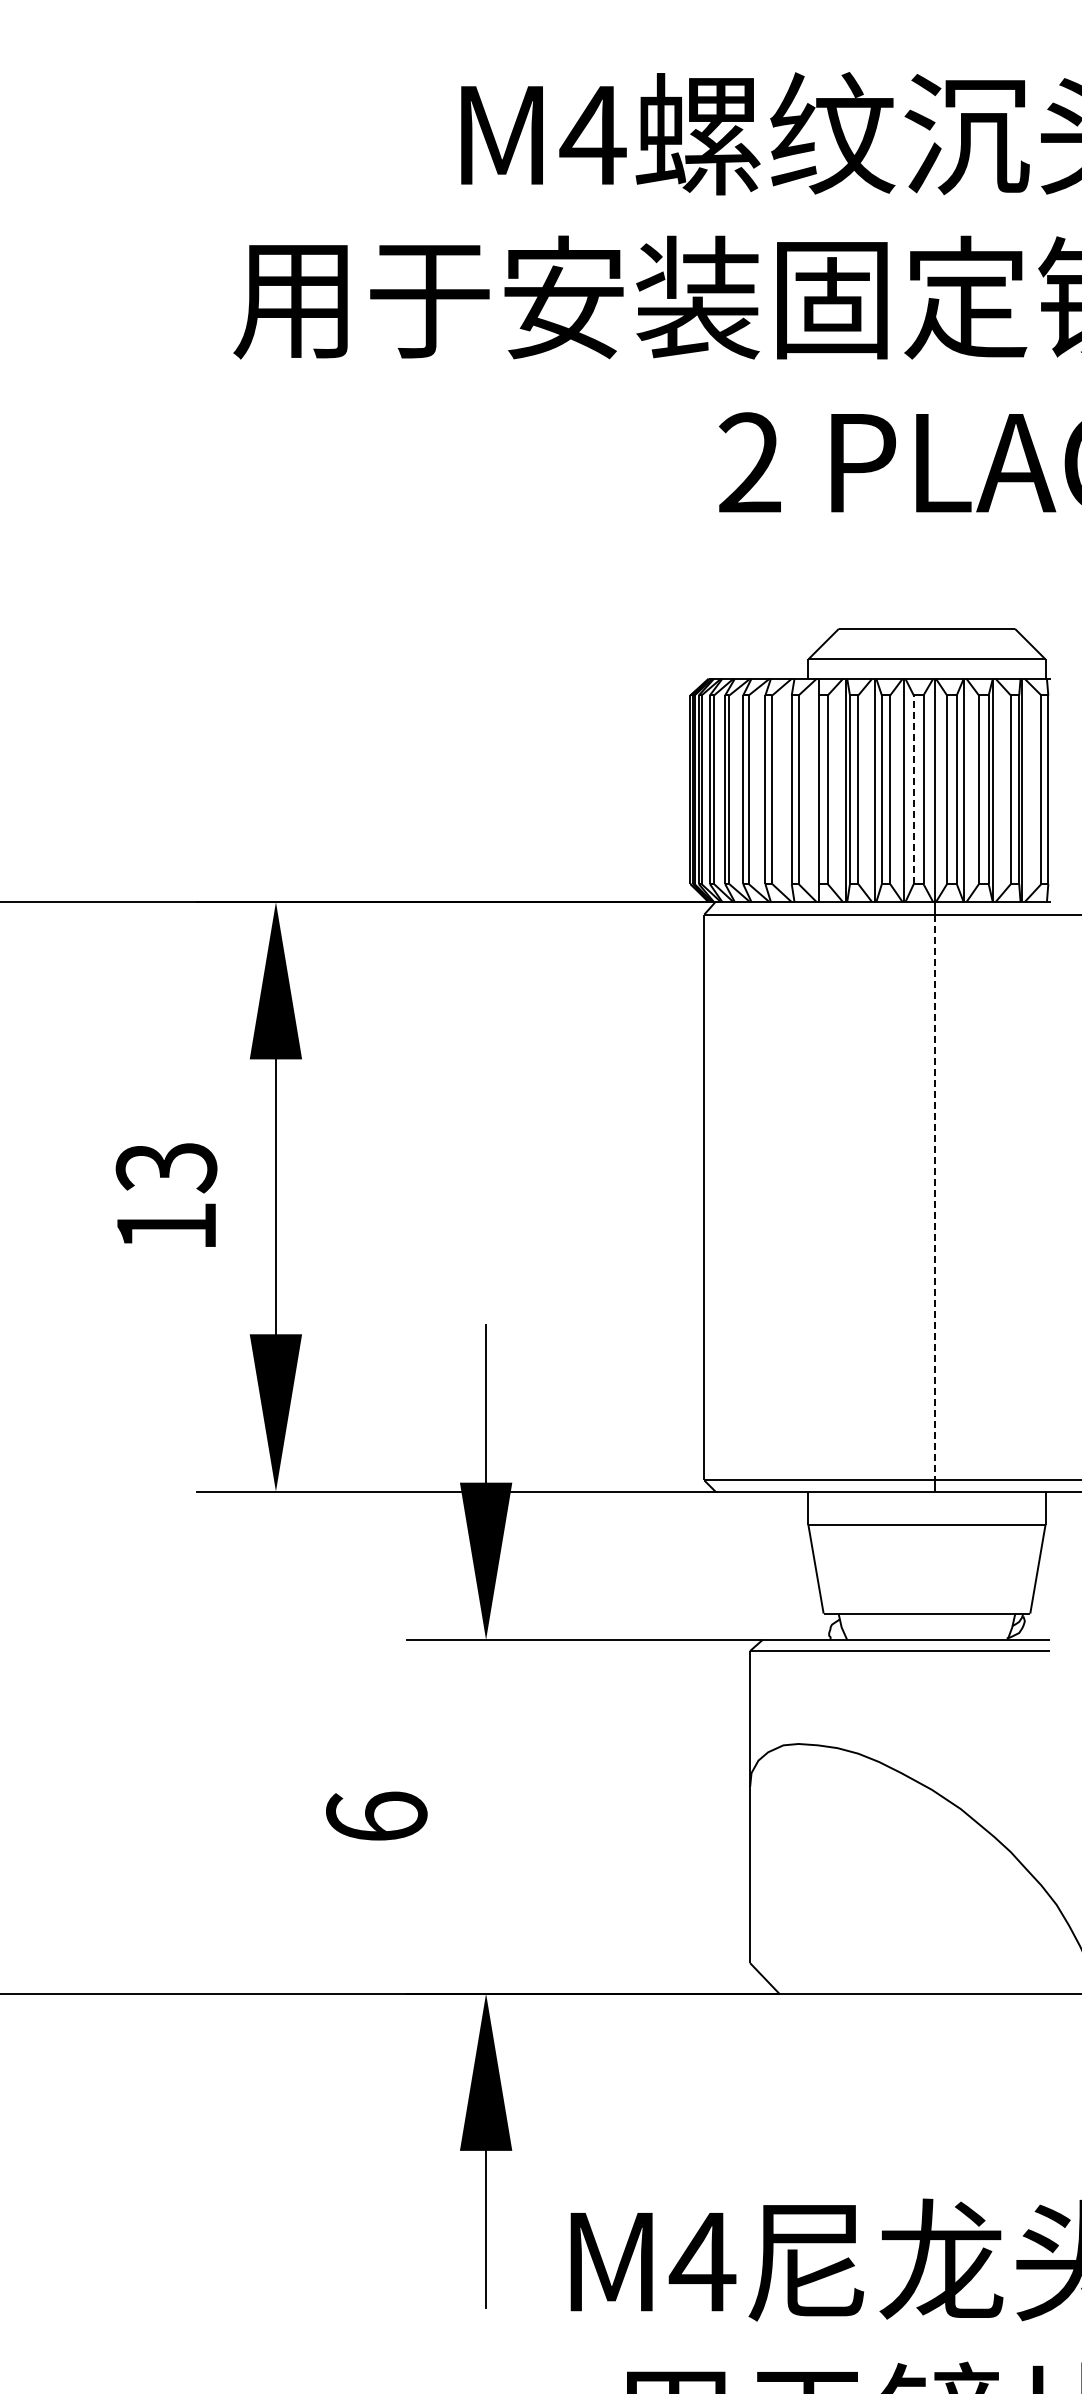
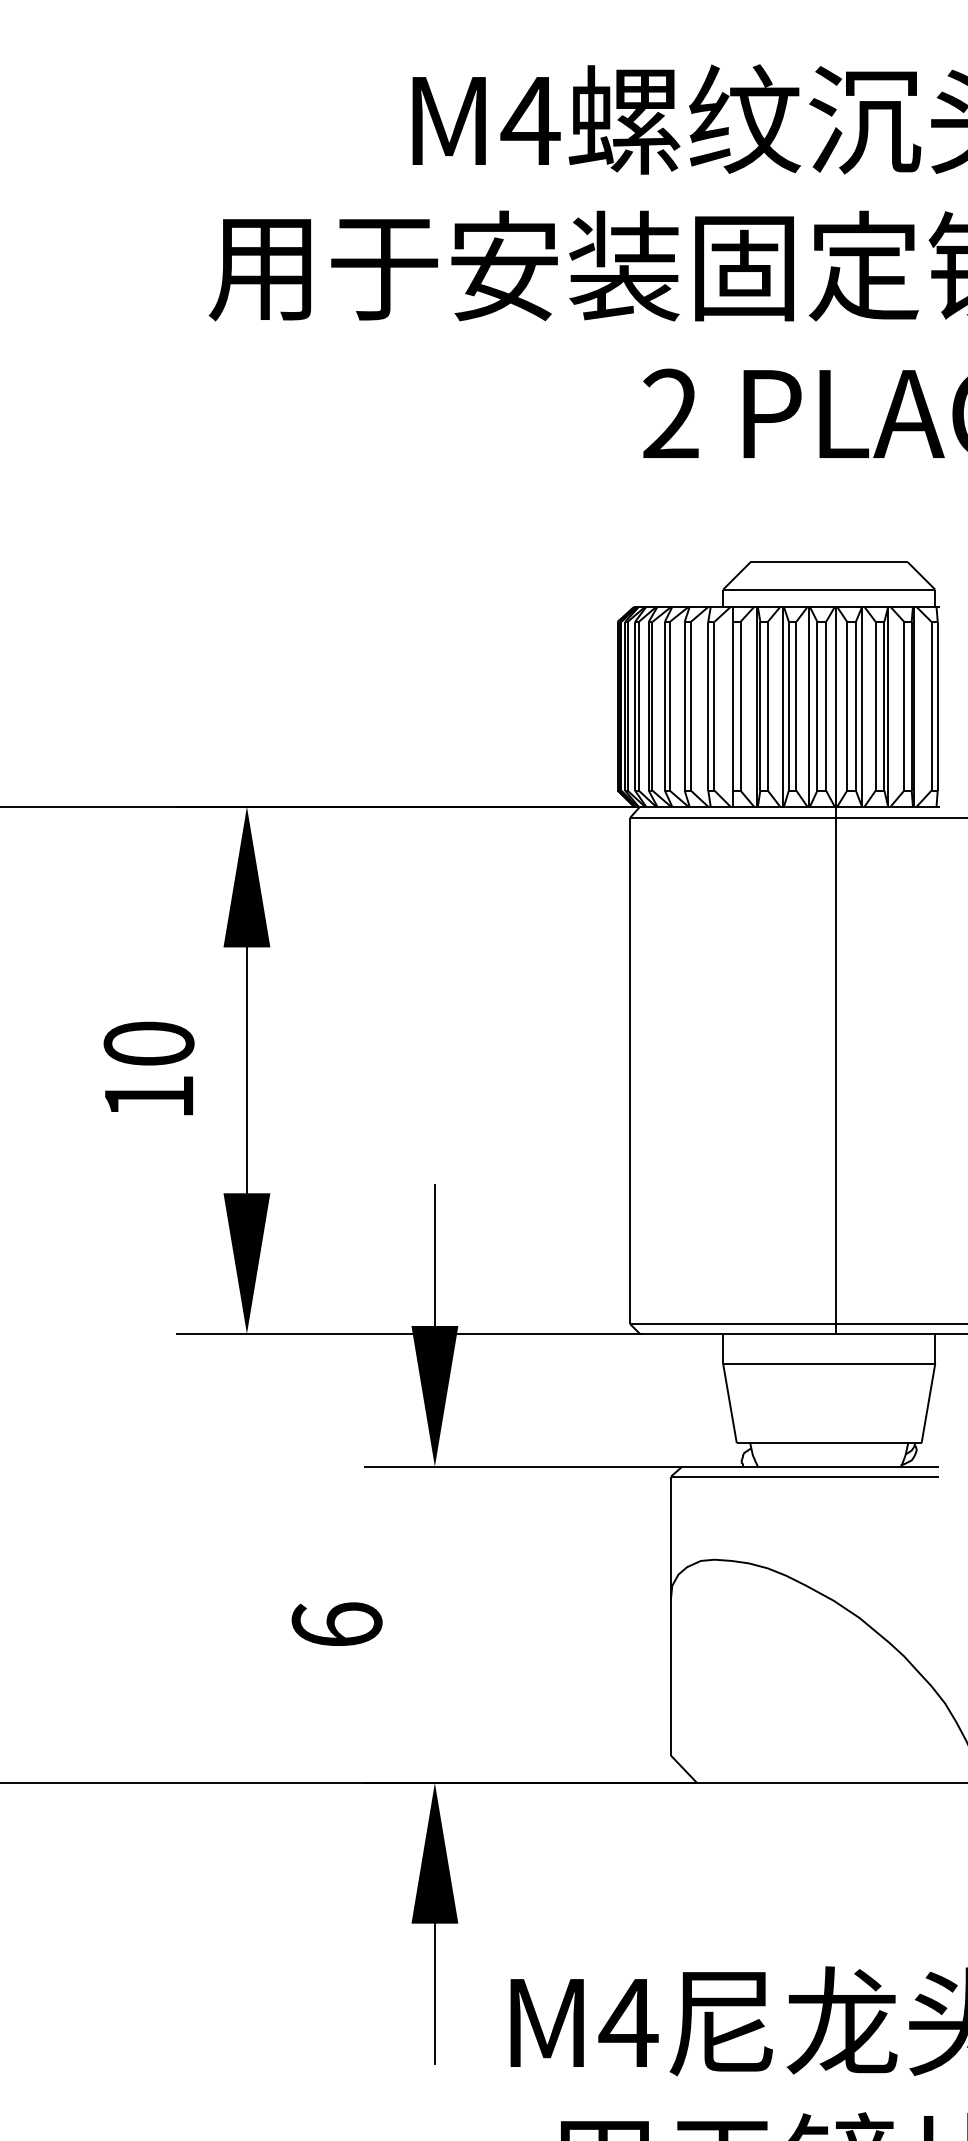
line: (913, 789) -> (817, 706), dashed -> solid
text: (166, 1167) -> (149, 1044), 13 -> 10
line: (934, 1197) -> (835, 1070), dashed -> solid

